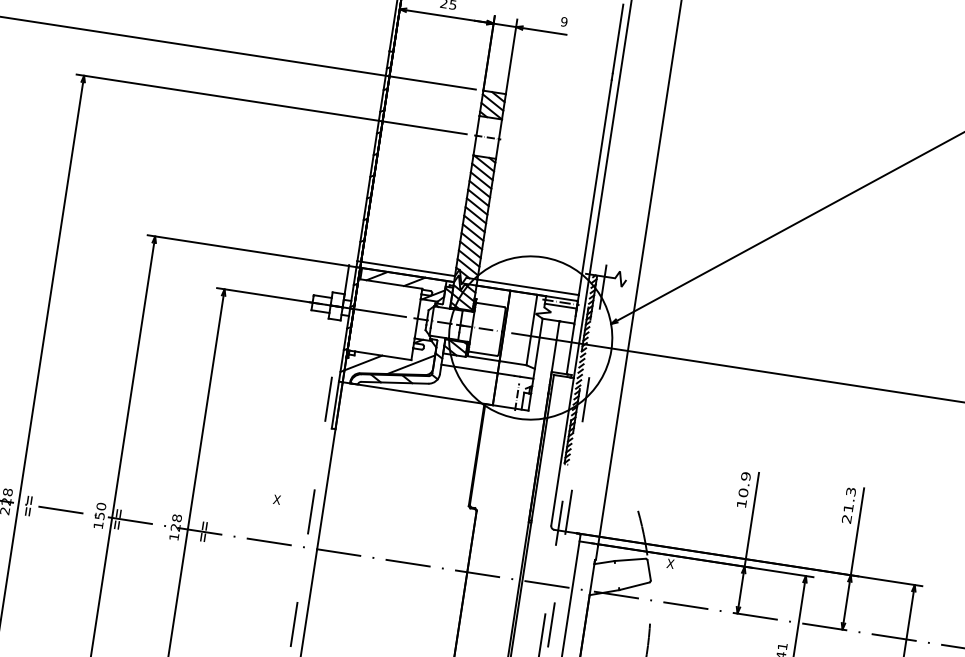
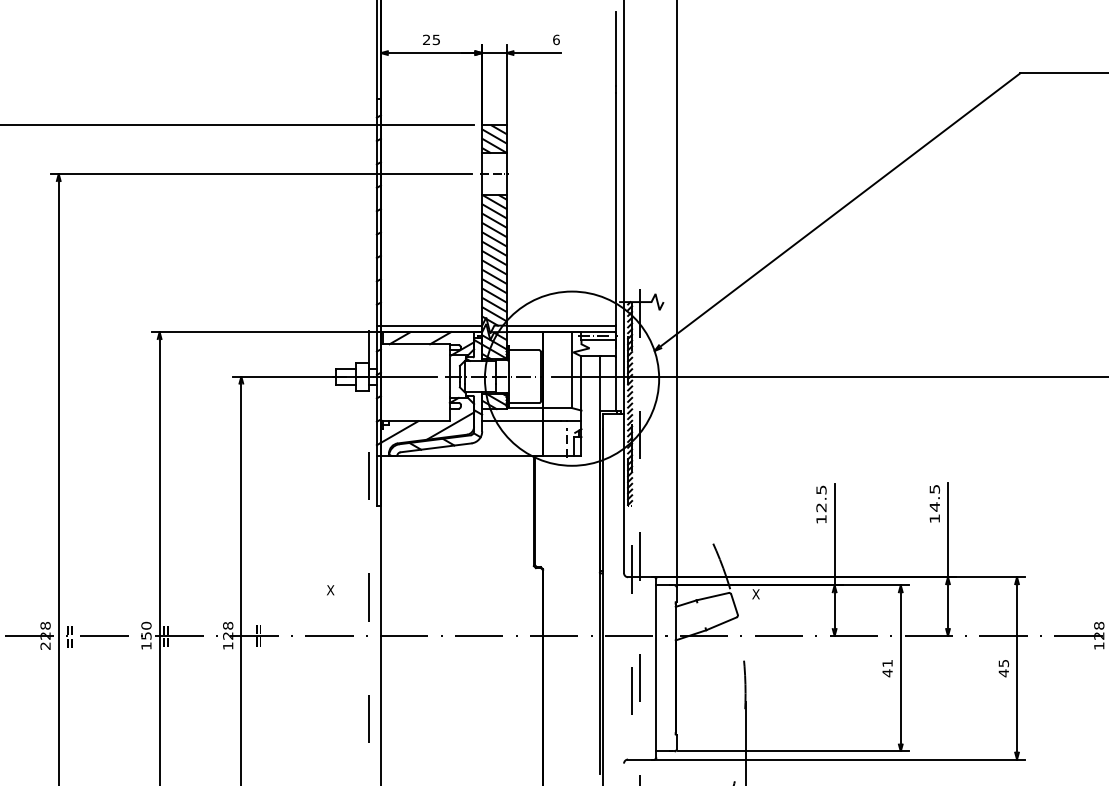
text: (564, 21) -> (556, 39), 9 -> 6
text: (744, 484) -> (821, 498), 10.9 -> 12.5
text: (848, 505) -> (934, 504), 21.3 -> 14.5

